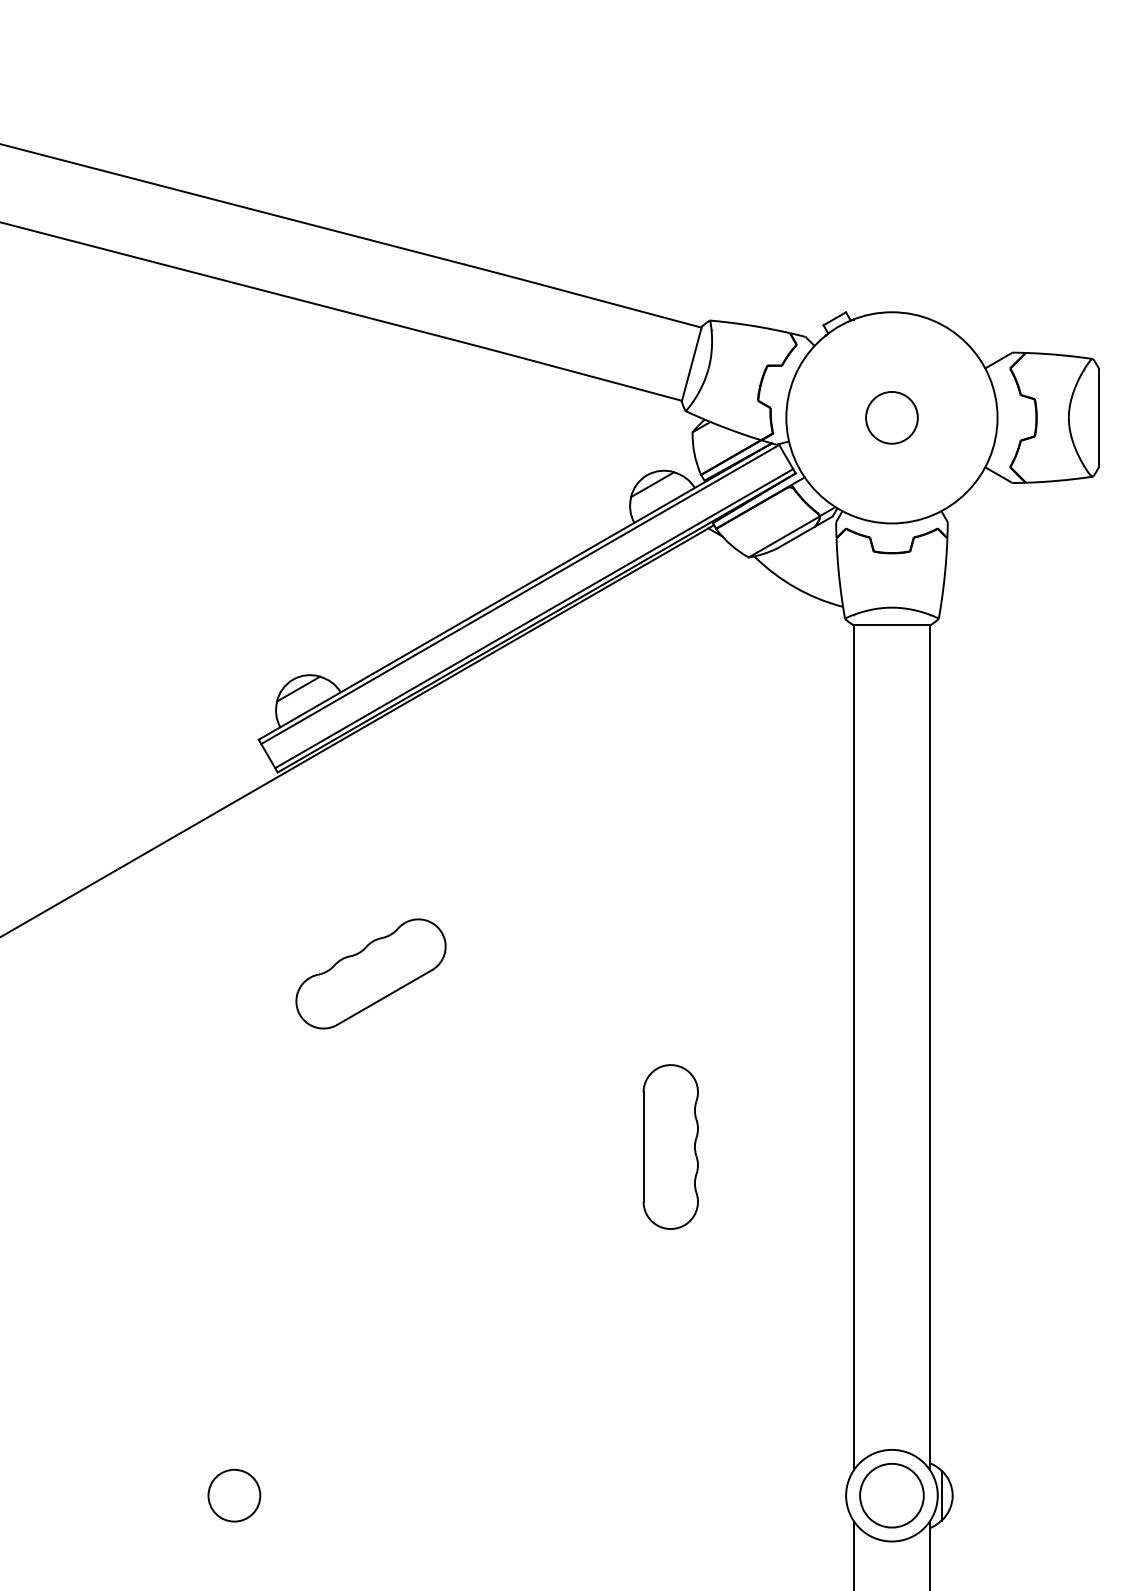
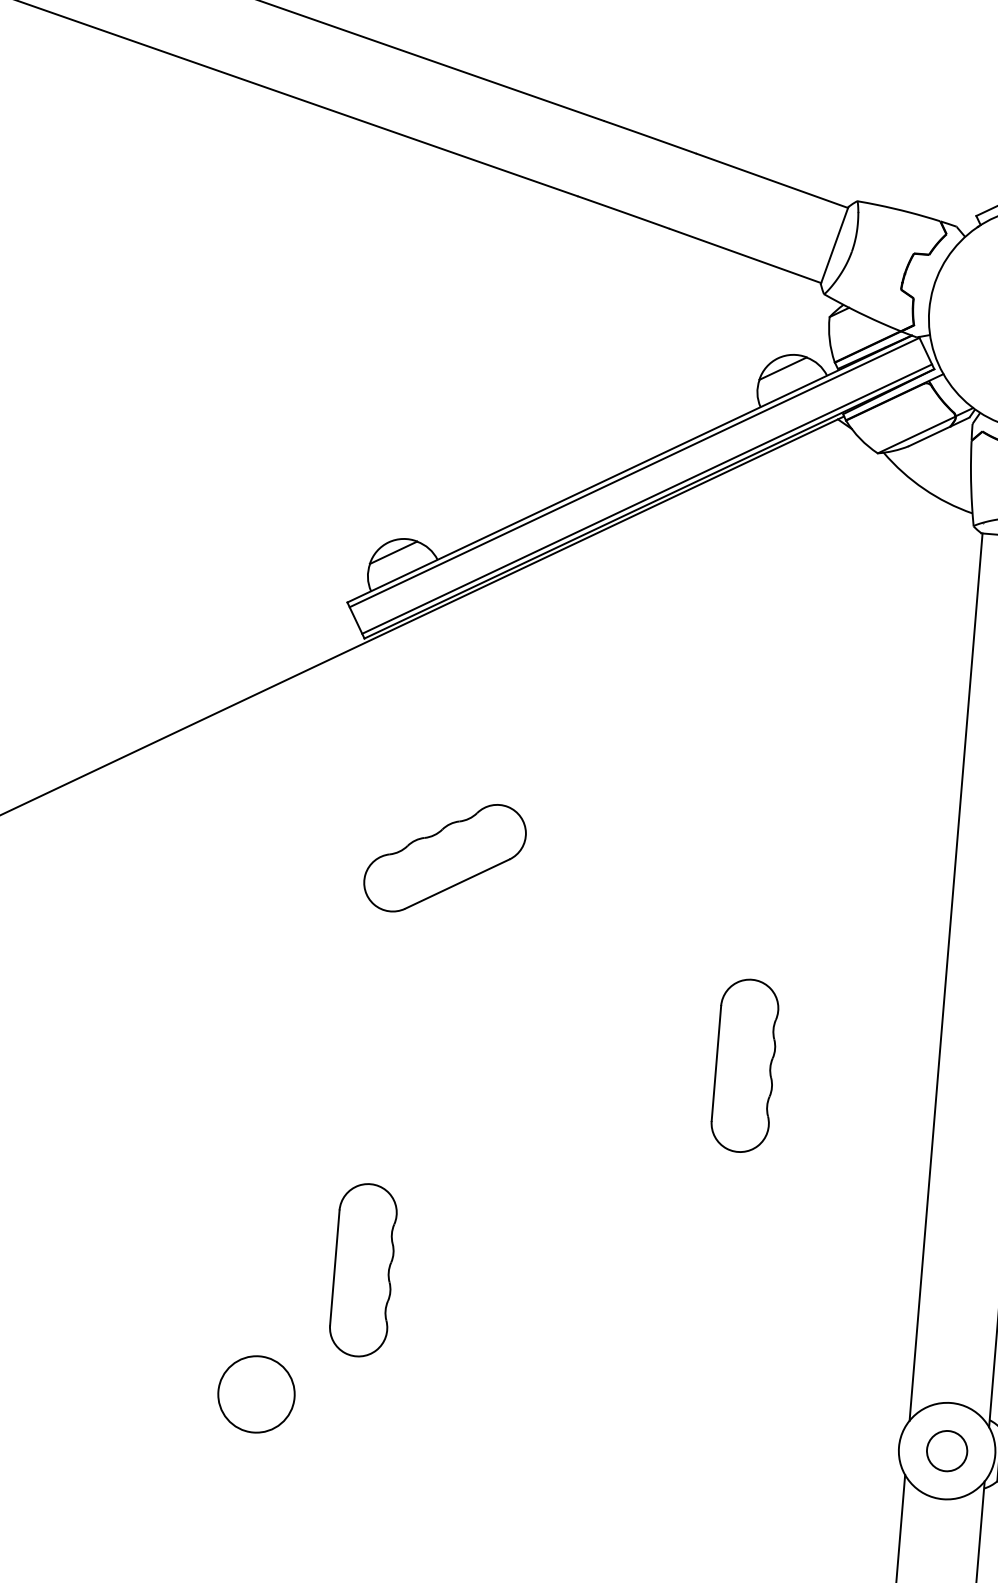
part: (325, 1369) -> (363, 1269), added
circle: (234, 1495) -> (256, 1394), size x1.4
circle: (891, 1495) -> (946, 1450), size x0.6

